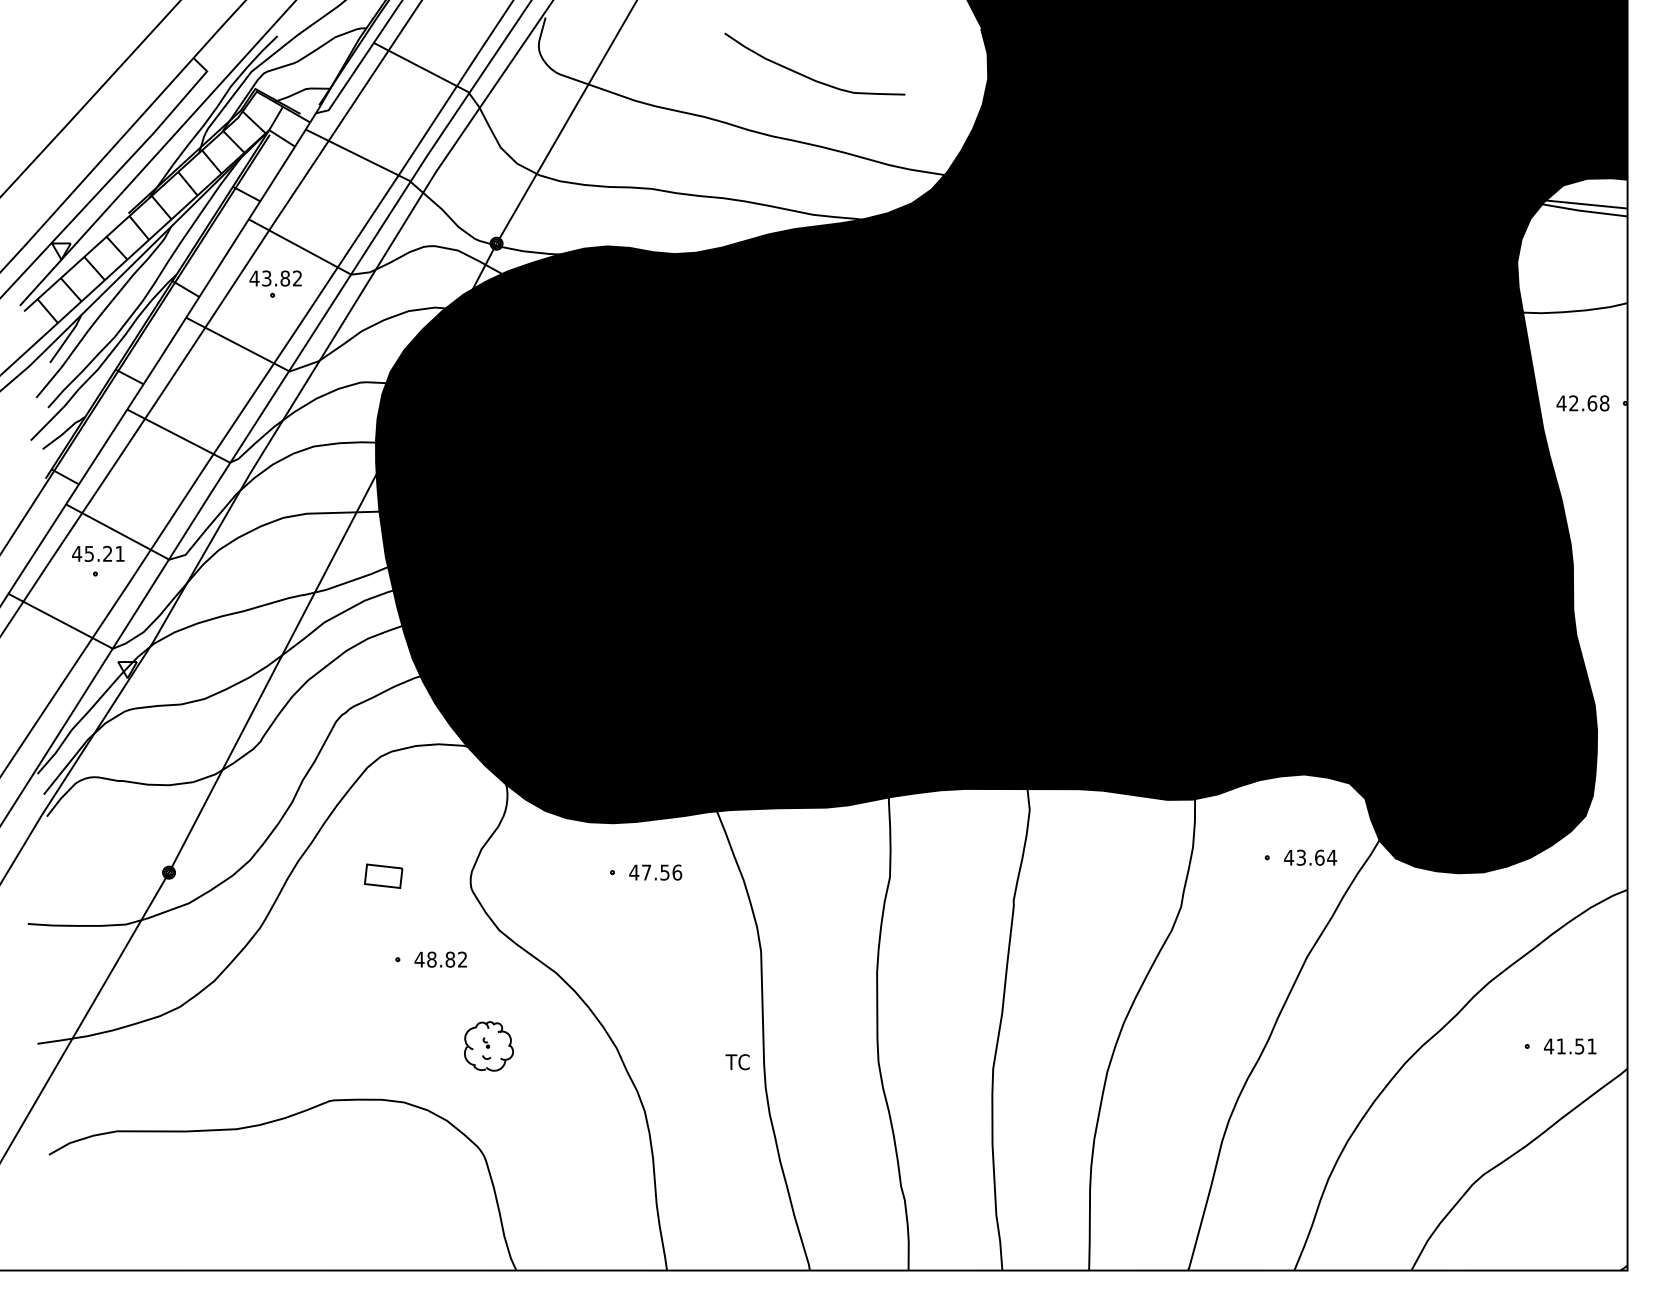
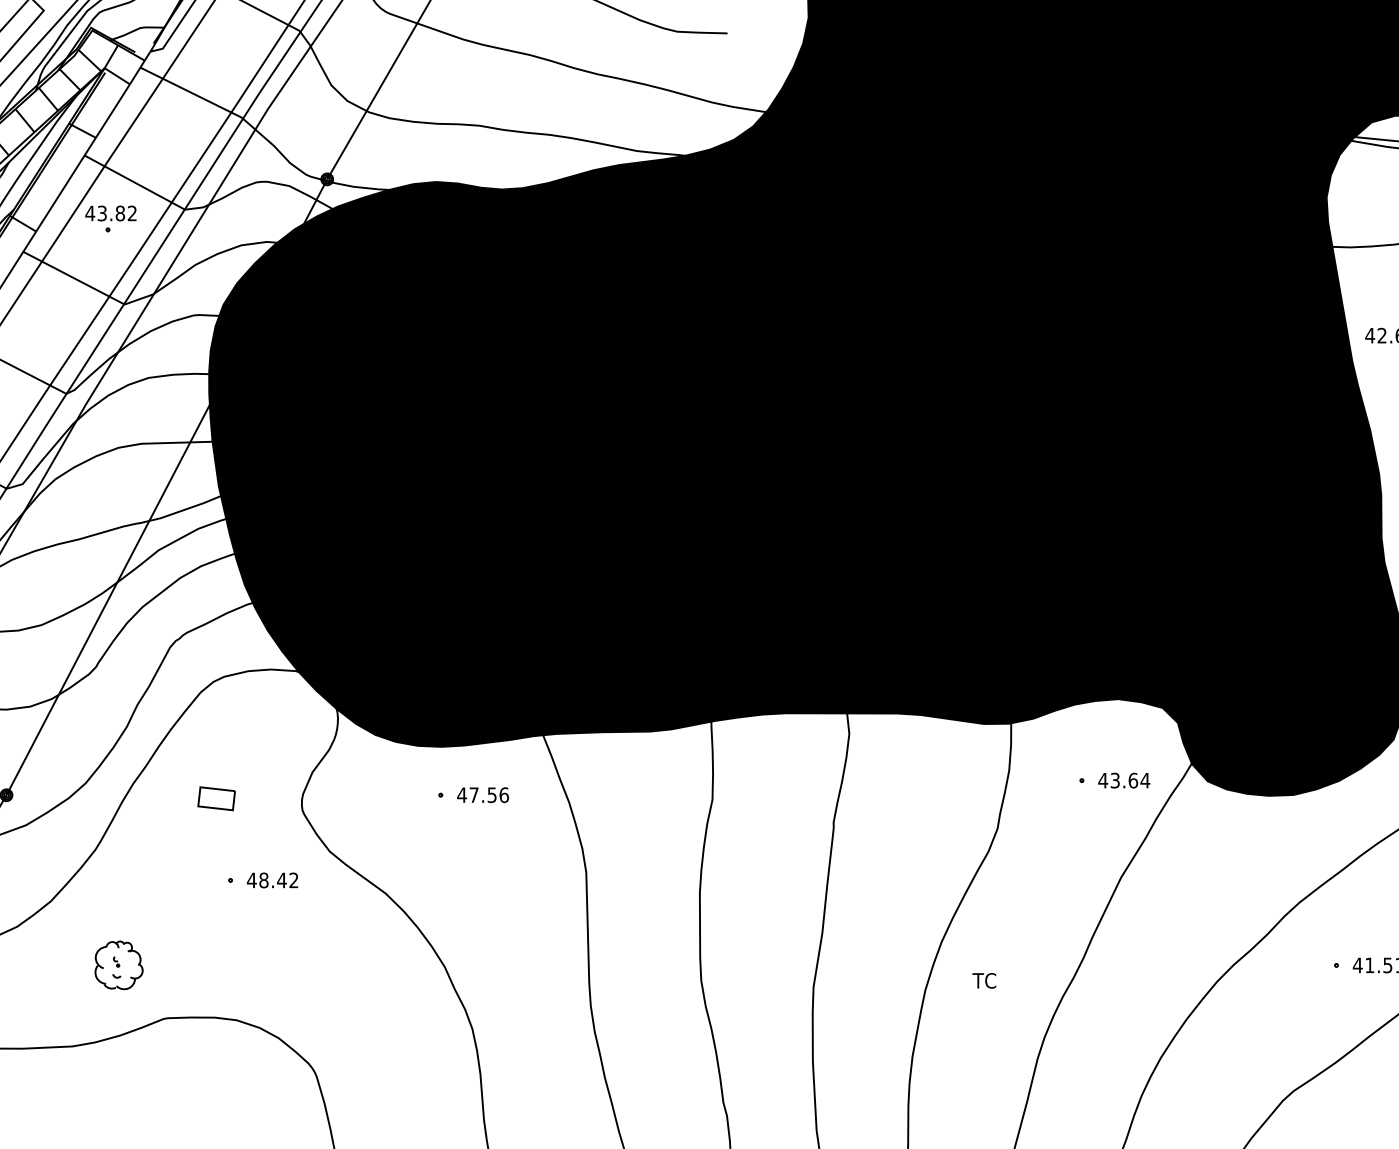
text: (450, 959) -> (282, 880), 48.82 -> 48.42
part: (488, 1046) -> (118, 965), moved
text: (737, 1062) -> (984, 981), moved

